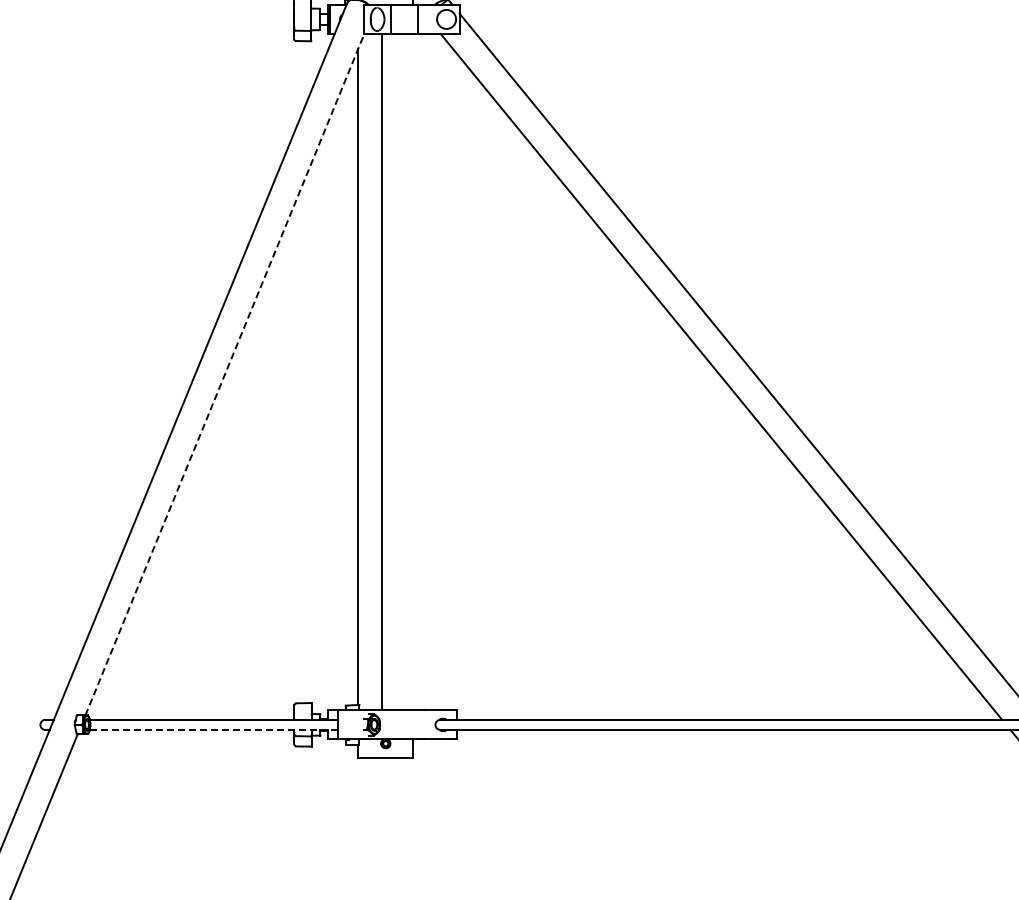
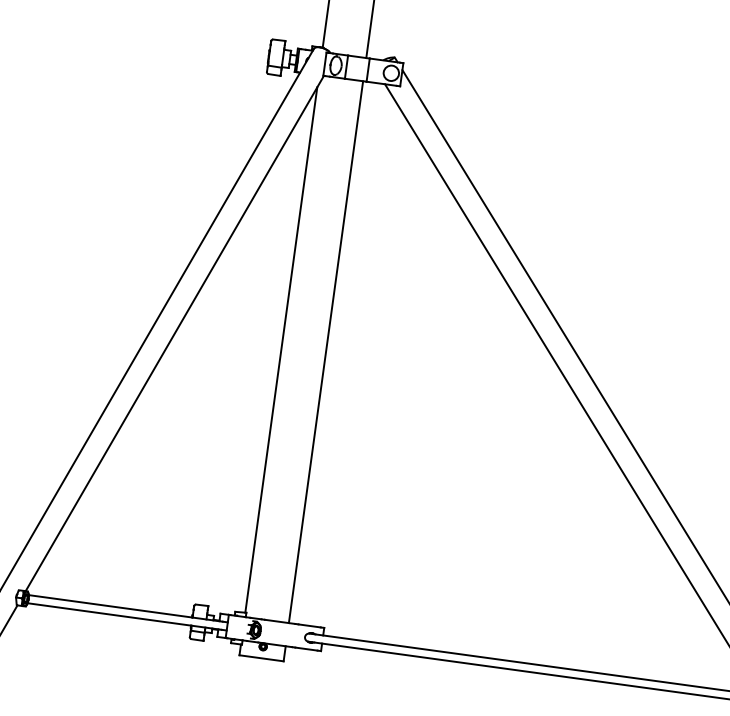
line: (382, 371) -> (326, 351), moved
line: (225, 374) -> (175, 333), dashed -> solid
line: (211, 729) -> (125, 616), dashed -> solid

